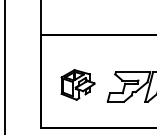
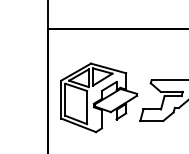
part: (77, 84) -> (98, 97), size x1.67

